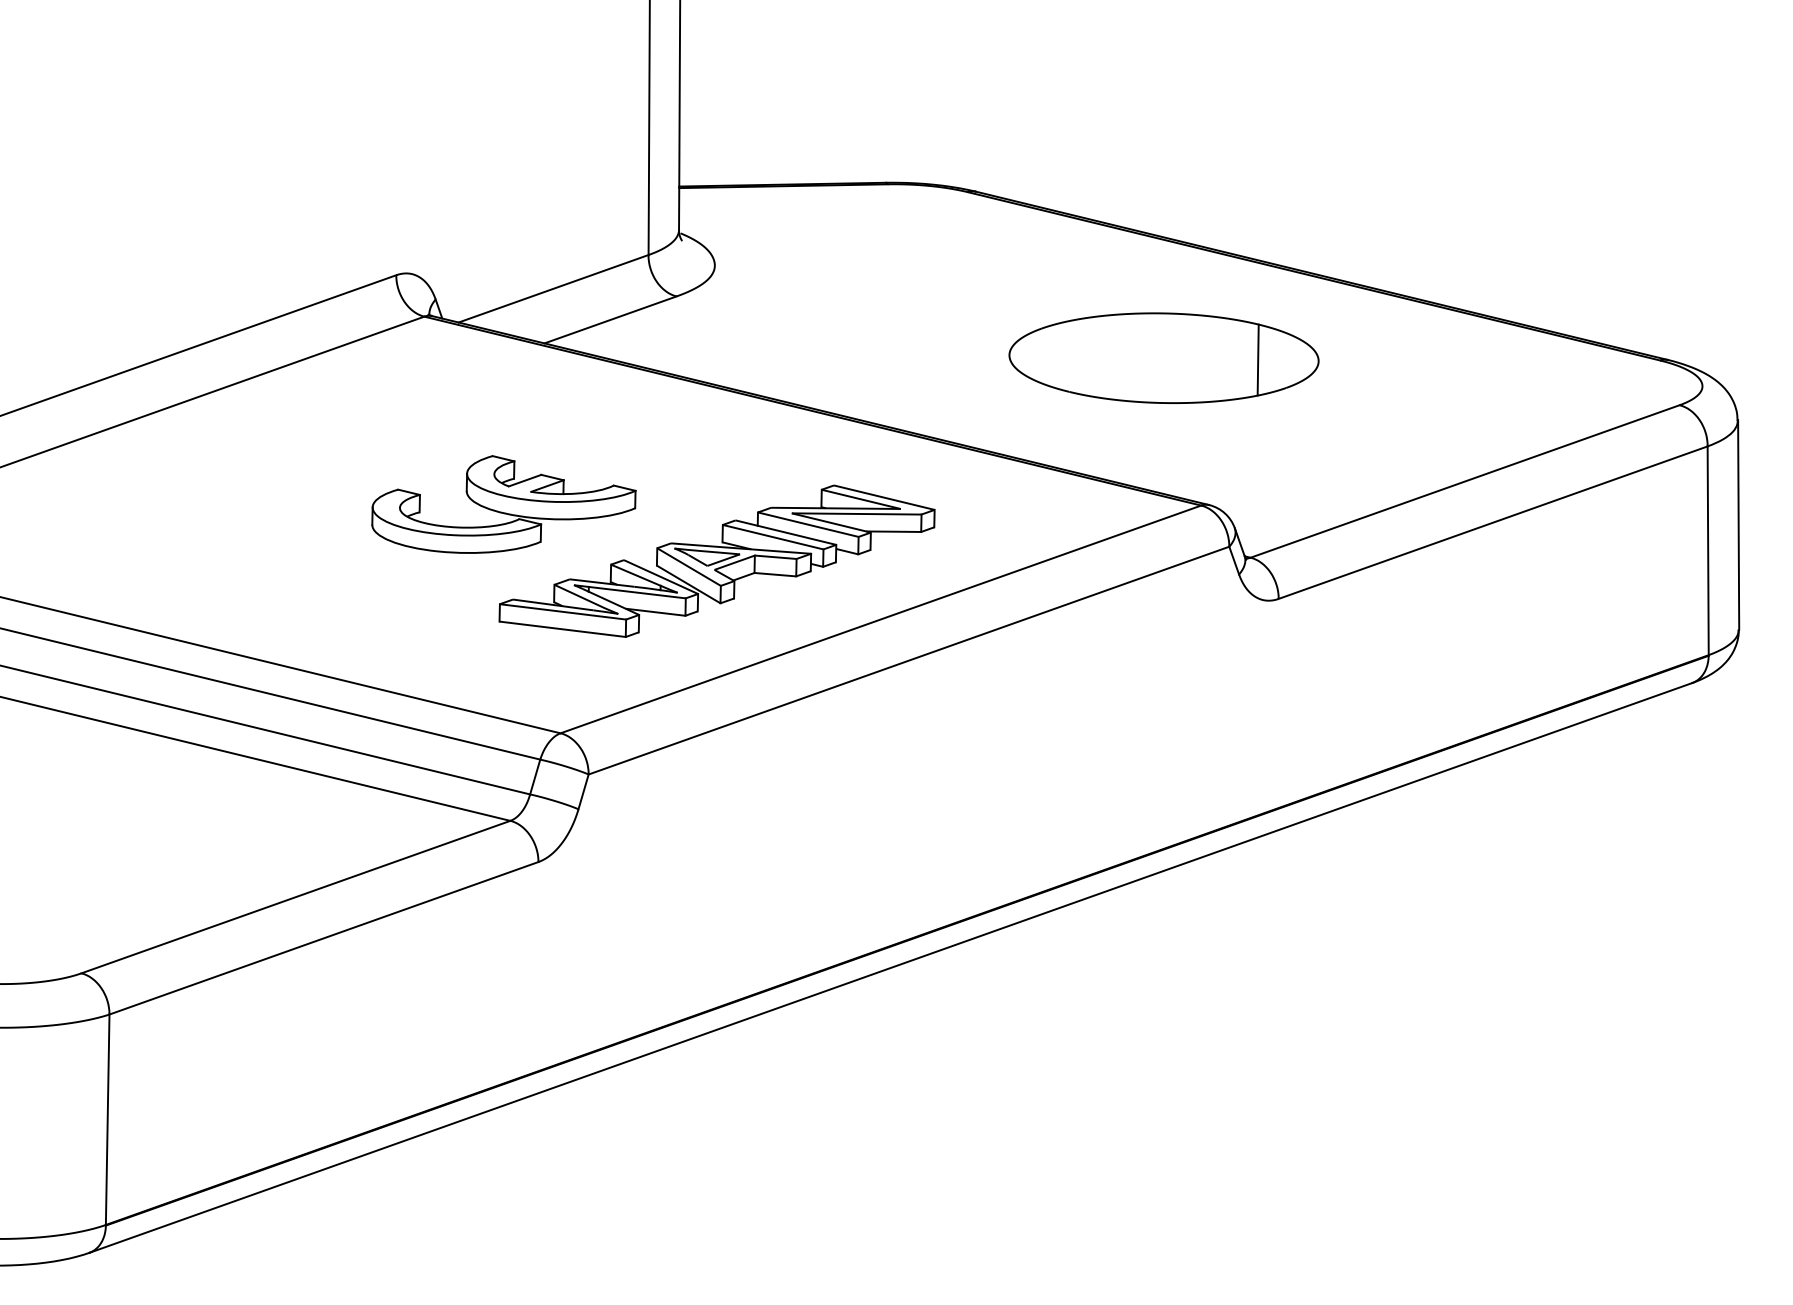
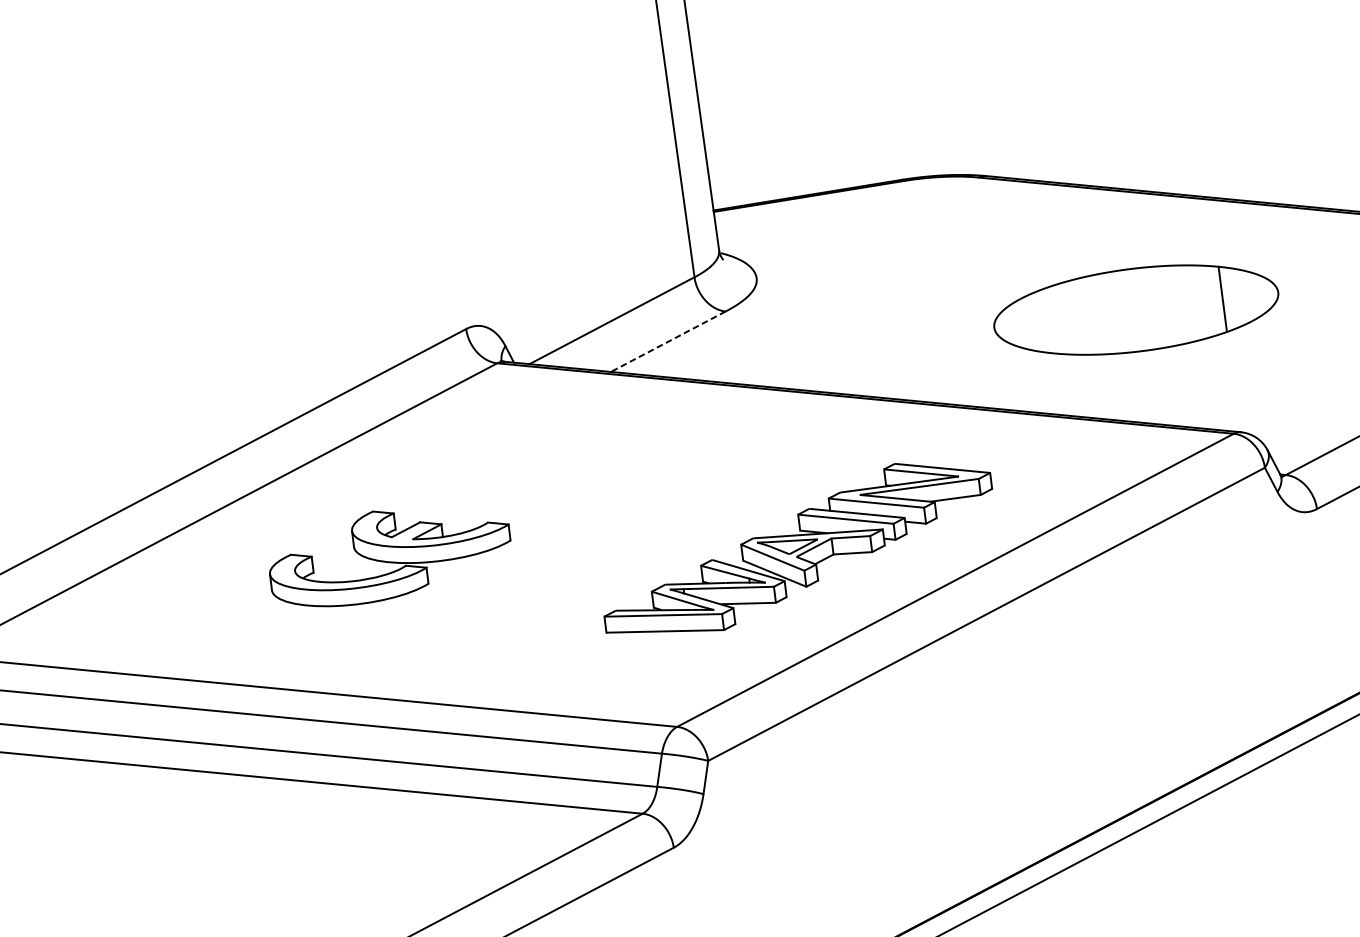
line: (610, 320) -> (668, 342), solid -> dashed
part: (1163, 357) -> (1135, 309), moved
part: (503, 504) -> (389, 554), moved

